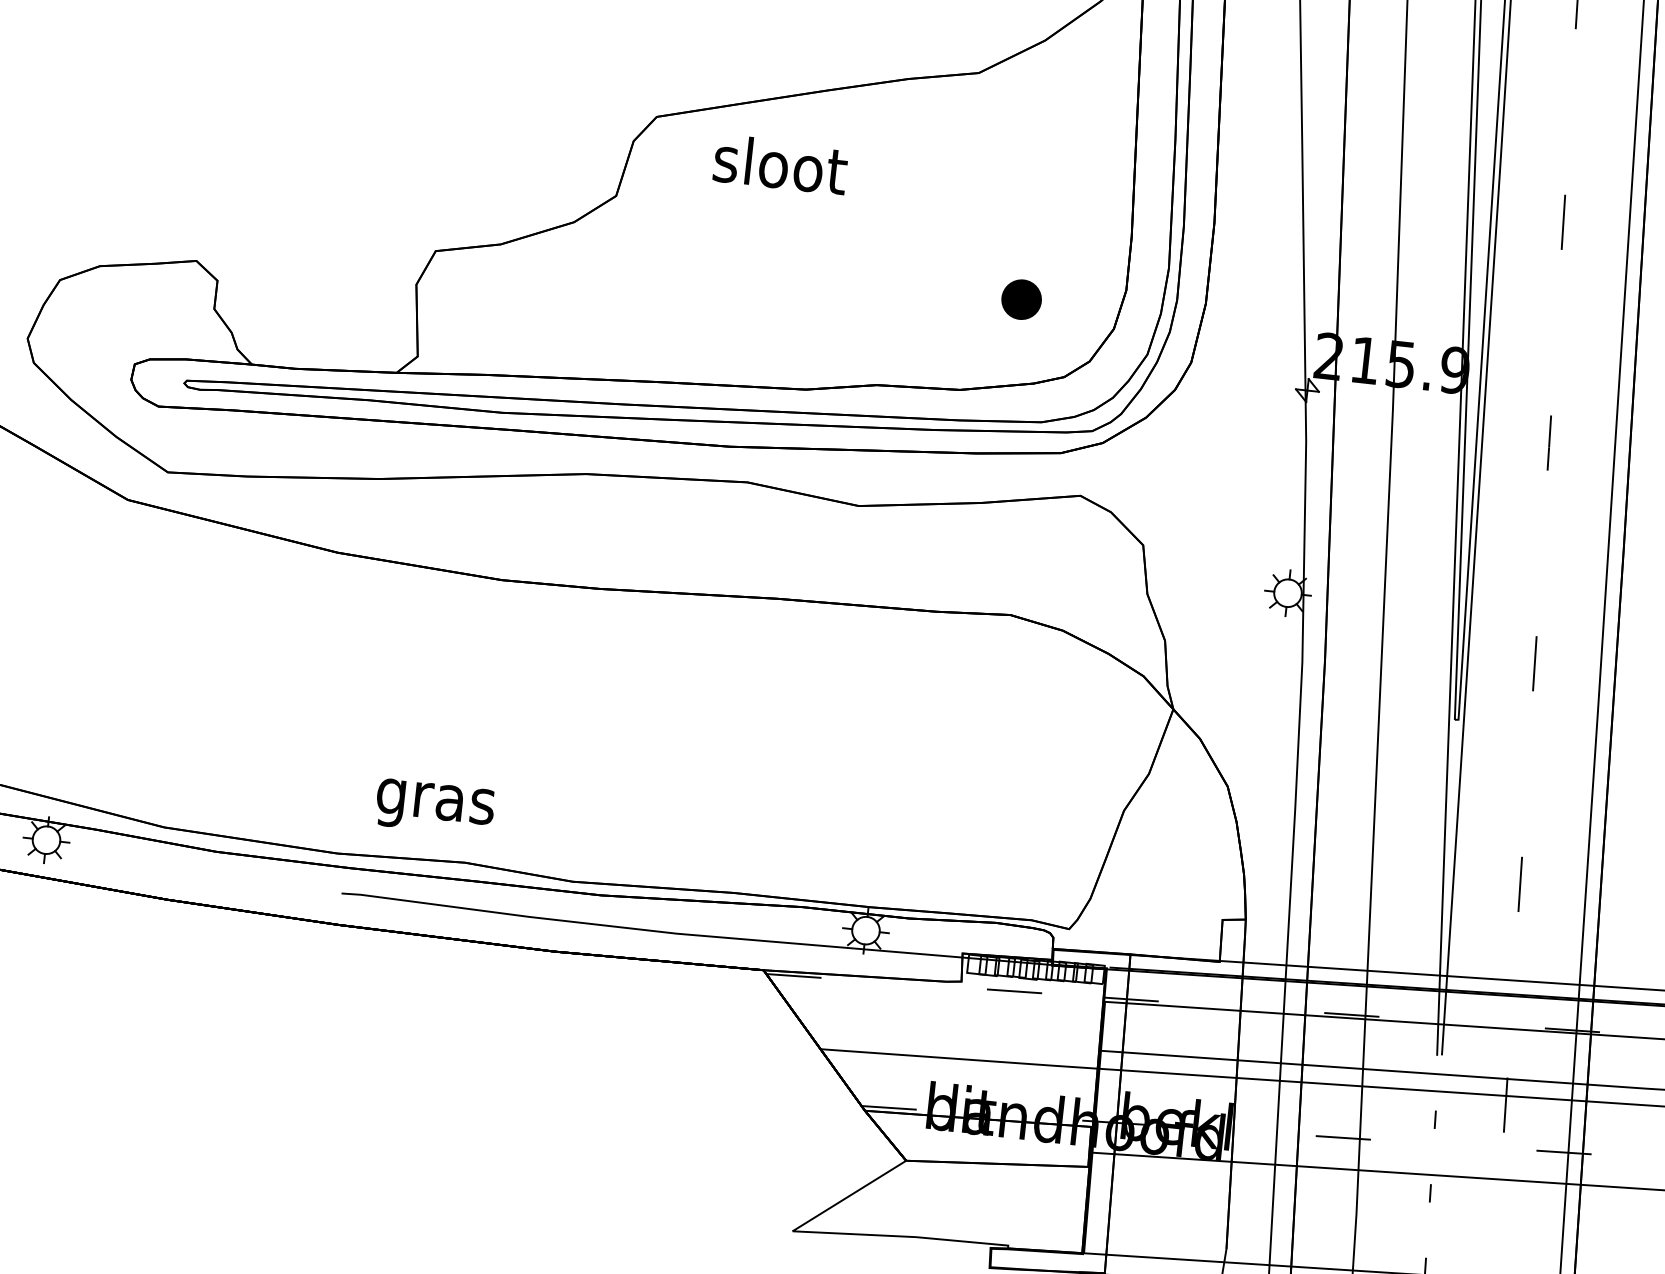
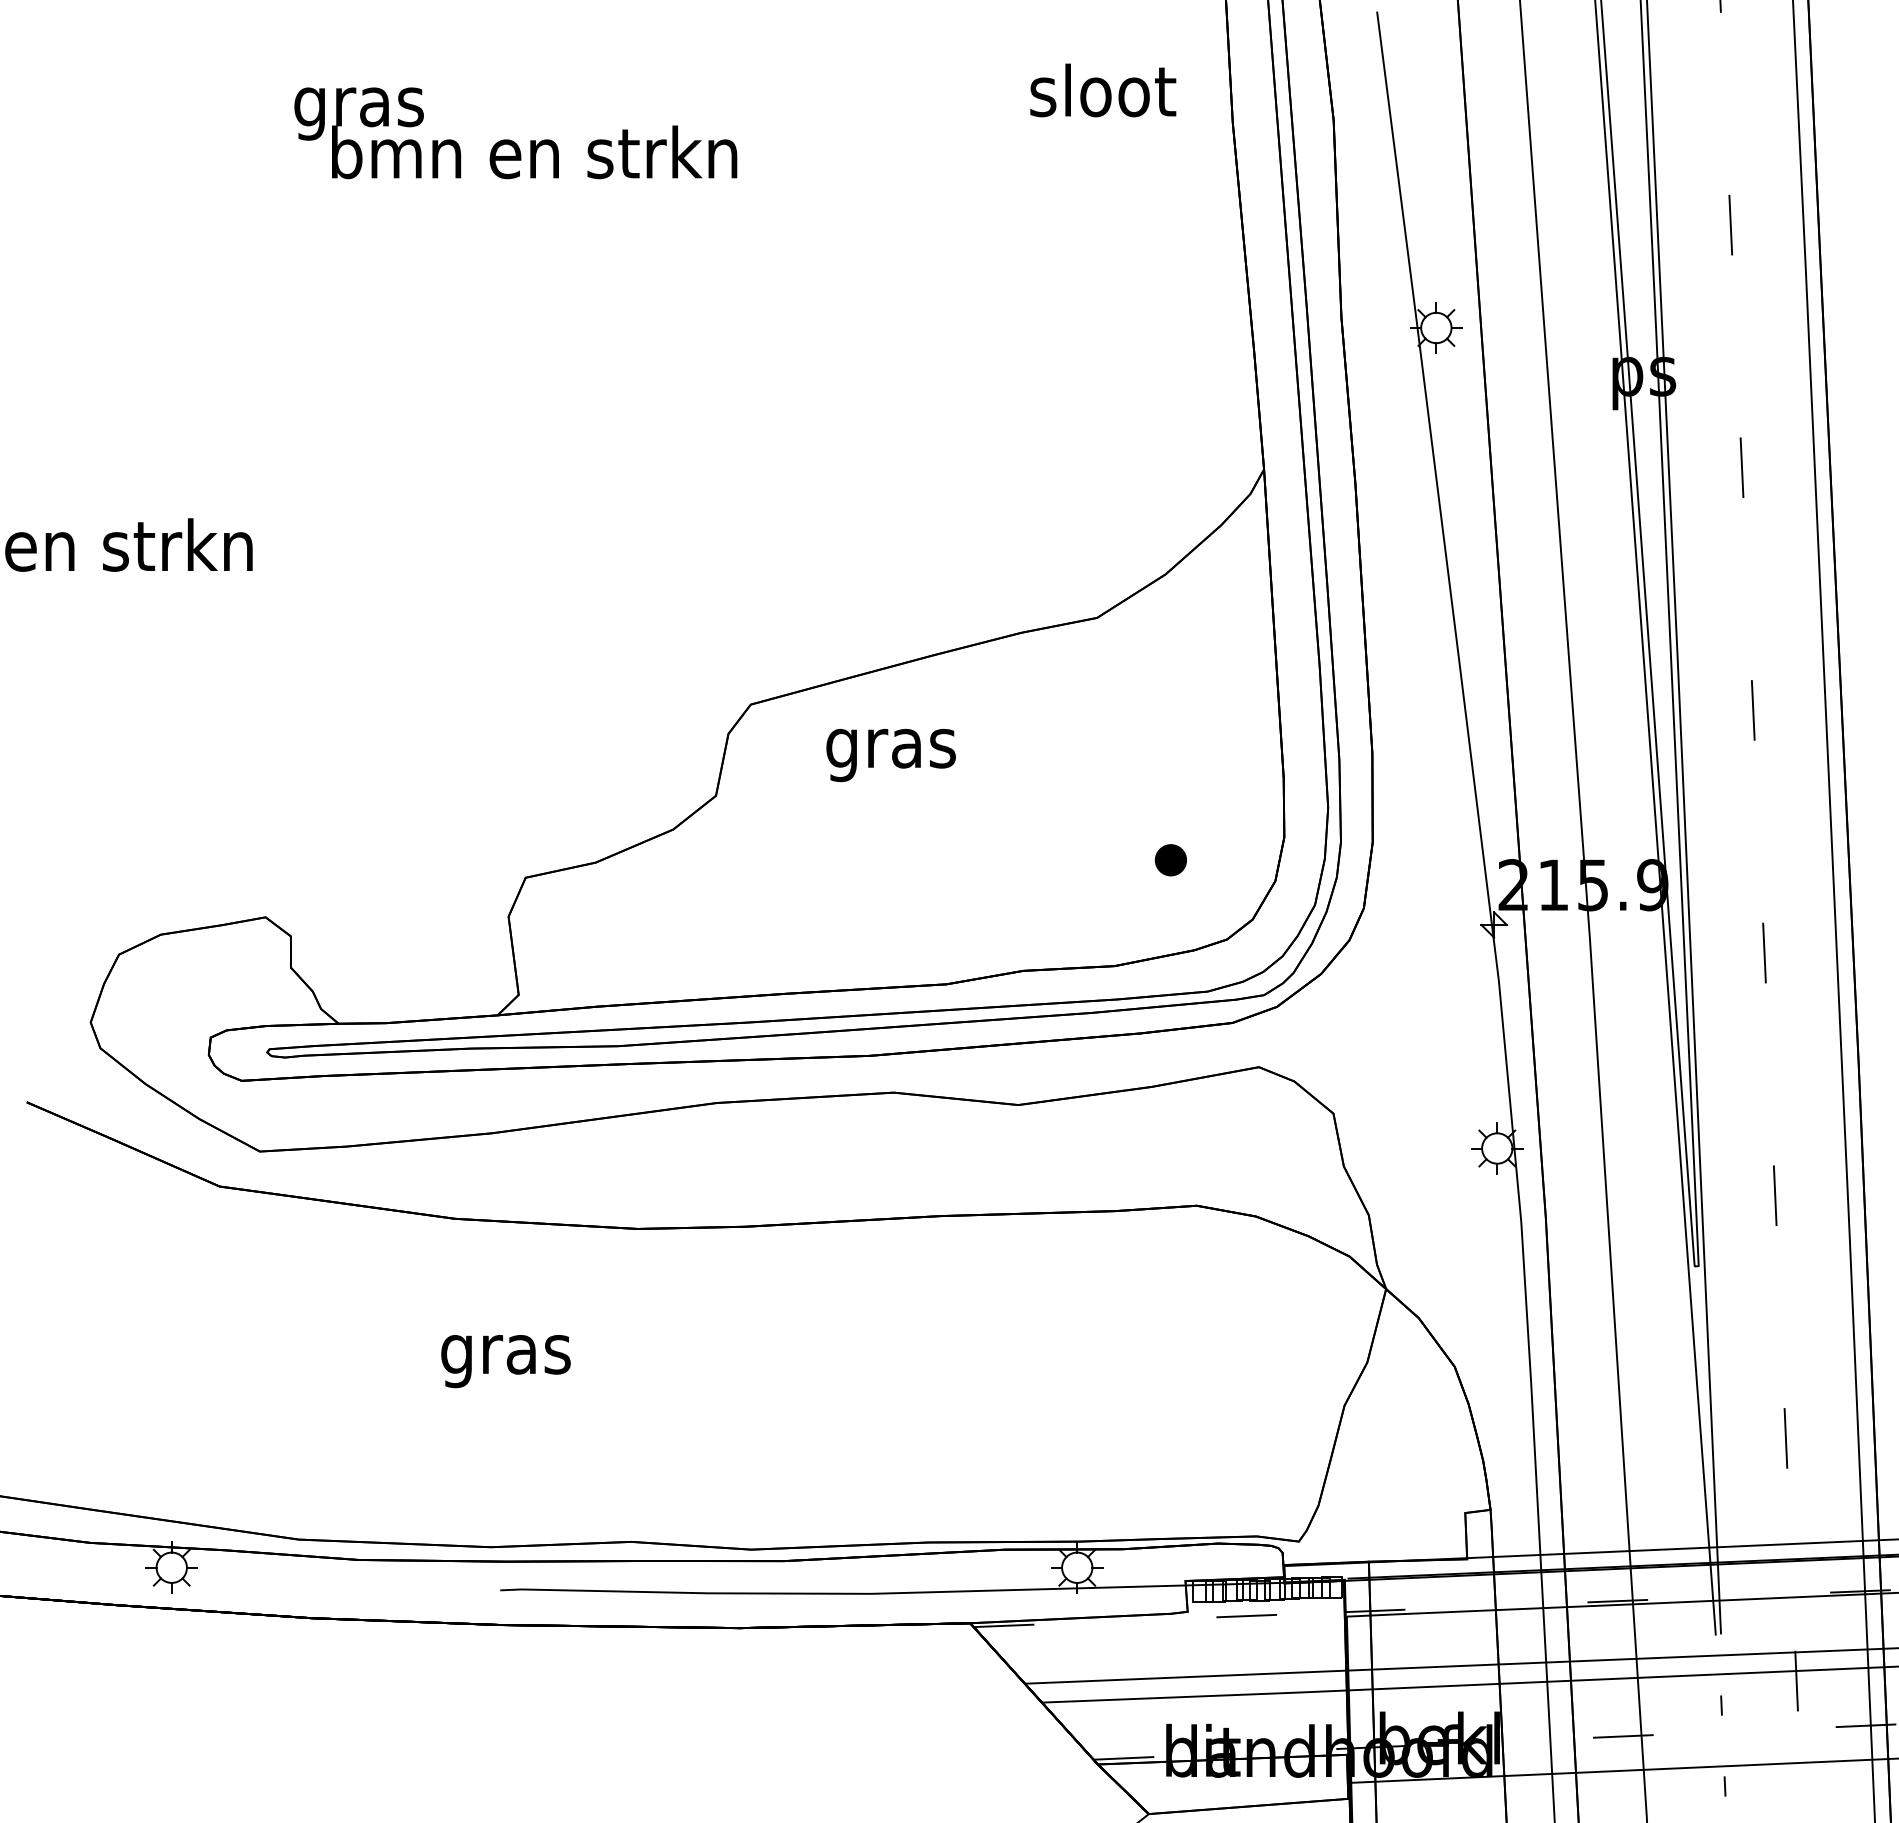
text: (779, 170) -> (891, 748), sloot -> gras
part: (1021, 299) -> (1170, 860), size x0.71
text: (434, 807) -> (505, 1361), moved
line: (953, 1039) -> (1185, 1676), added

